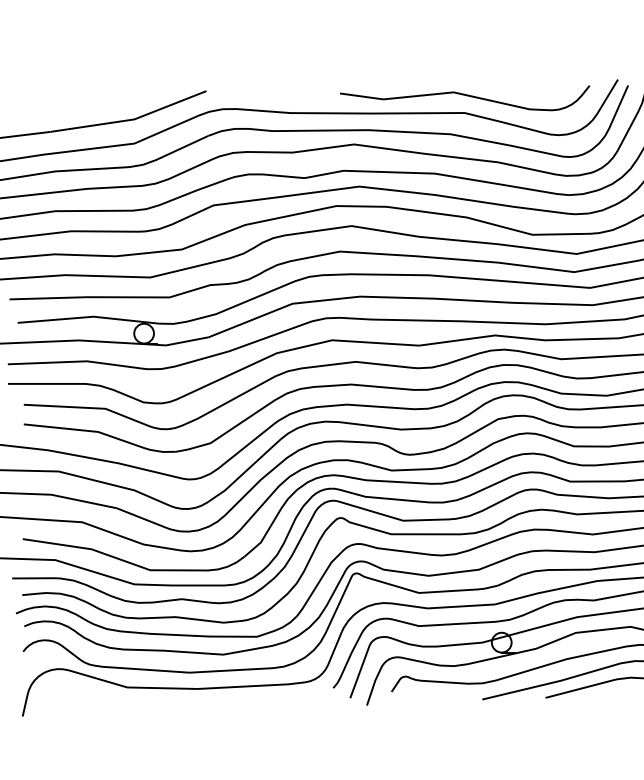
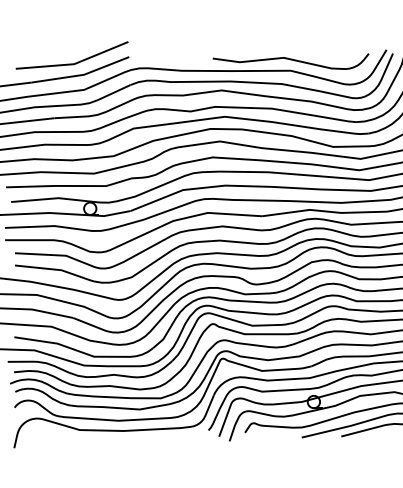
line: (114, 101) -> (71, 63), added

